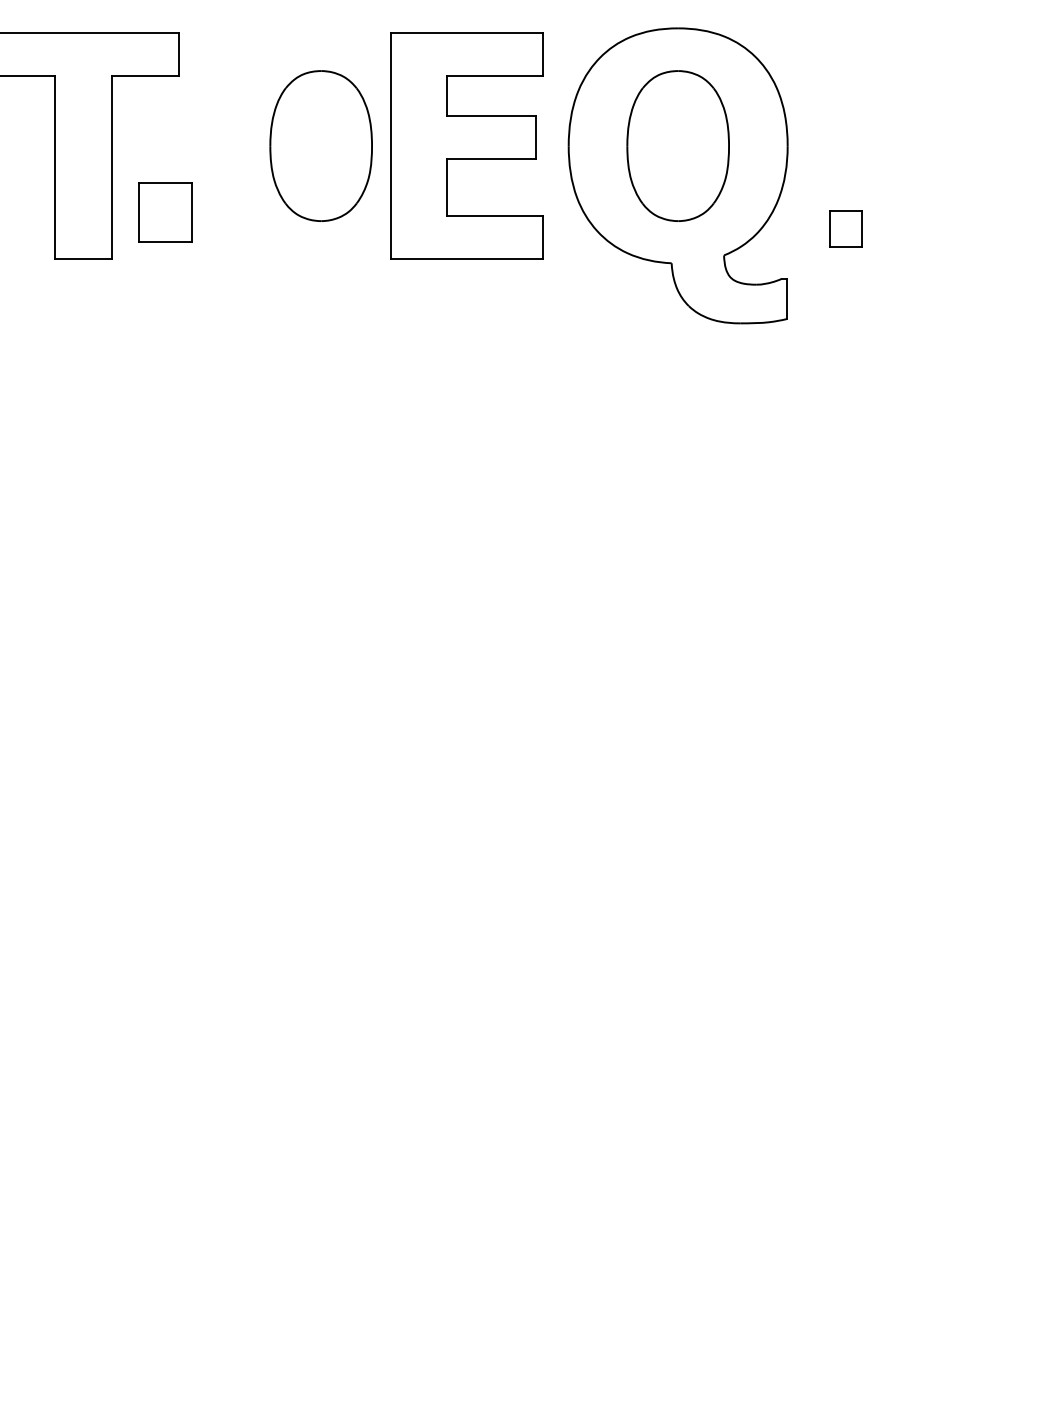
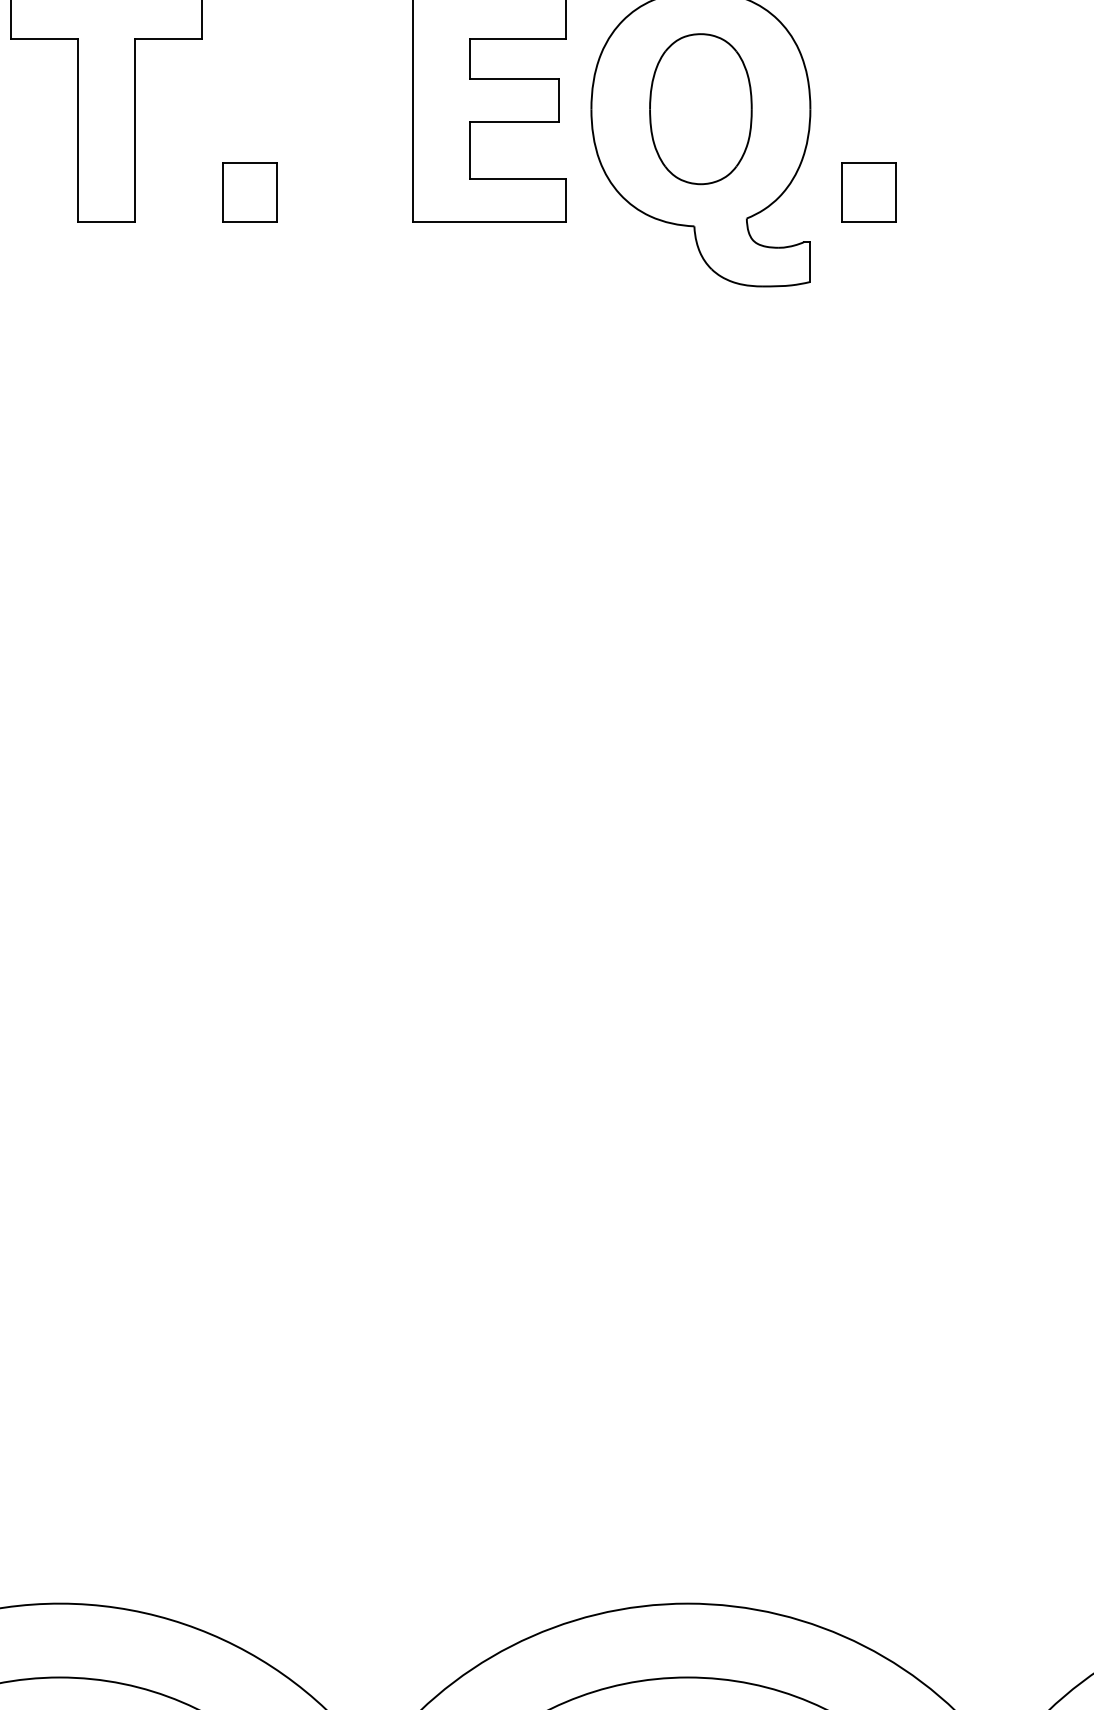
part: (320, 146) -> (343, 109), removed
part: (164, 212) -> (249, 192), moved
part: (845, 229) -> (868, 192), size x1.67

